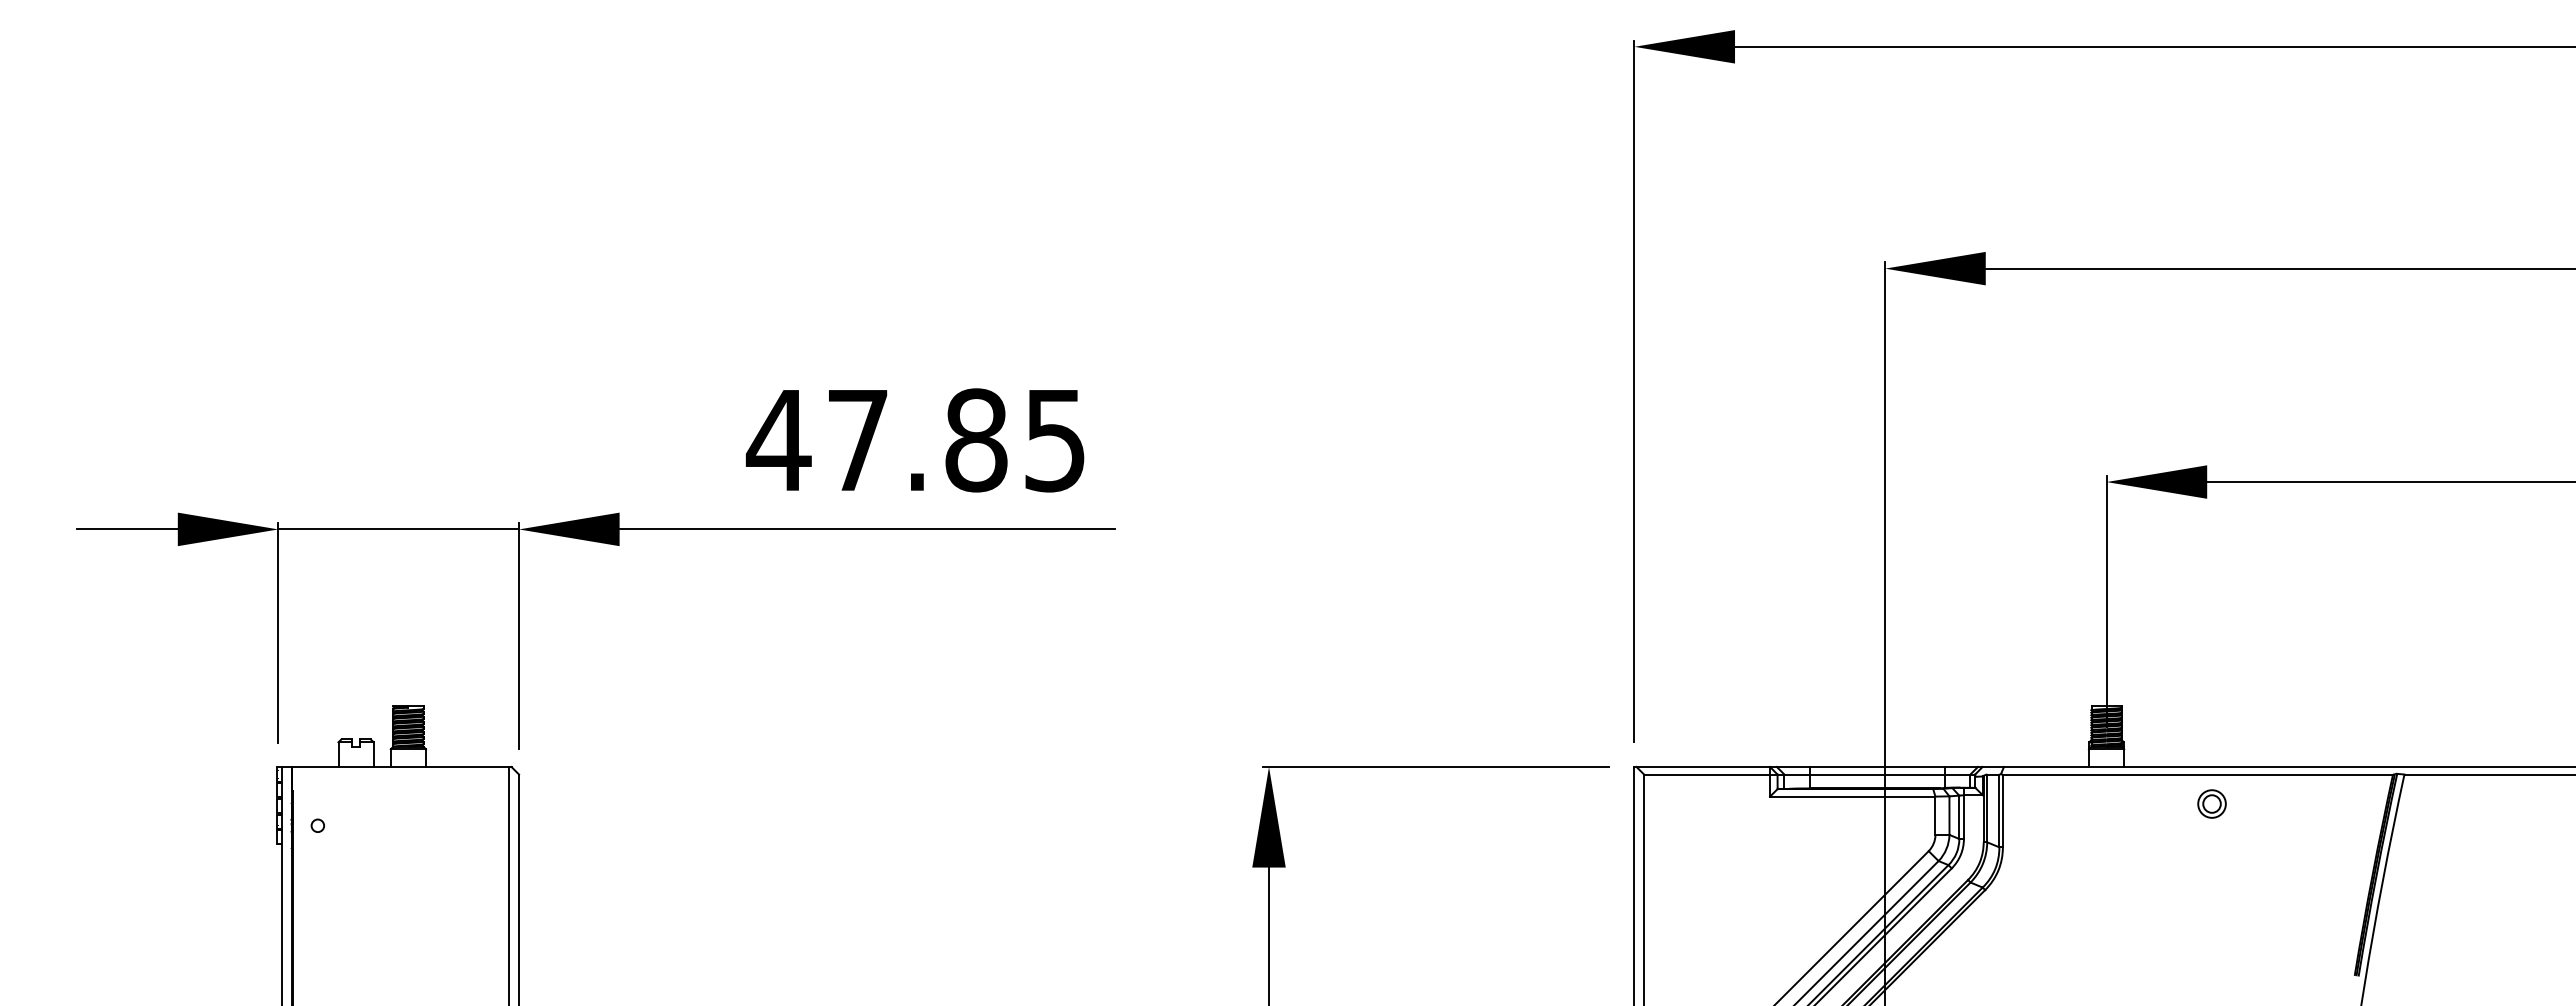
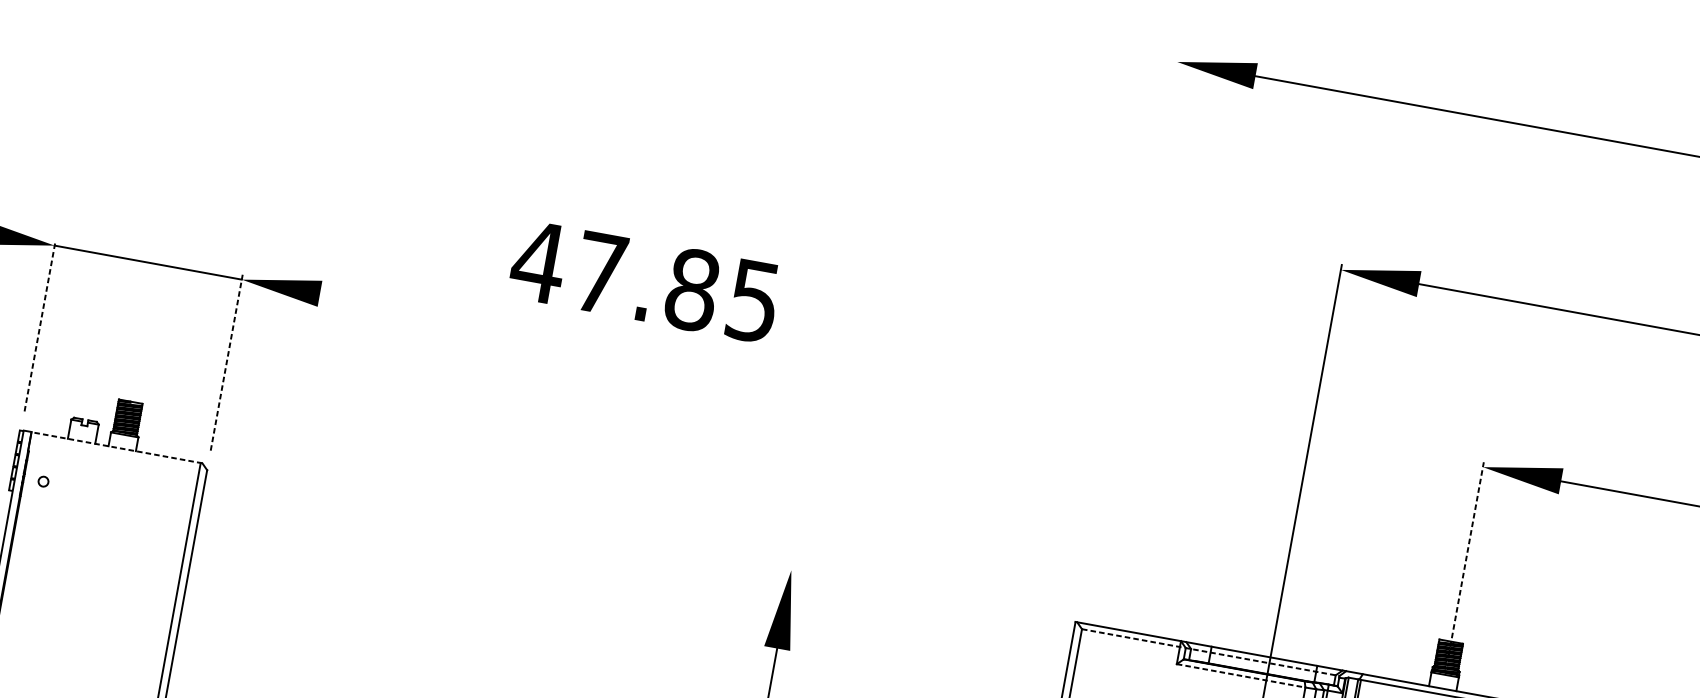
line: (1634, 390) -> (1128, 329), removed
text: (914, 440) -> (644, 281), moved
line: (866, 529) -> (511, 328), removed
line: (2106, 599) -> (1466, 558), solid -> dashed
line: (278, 632) -> (40, 325), solid -> dashed
line: (519, 635) -> (227, 362), solid -> dashed
line: (401, 766) -> (116, 447), solid -> dashed
line: (1435, 766) -> (920, 593), removed
line: (1809, 774) -> (1210, 652), solid -> dashed
line: (1852, 796) -> (1240, 675), solid -> dashed

